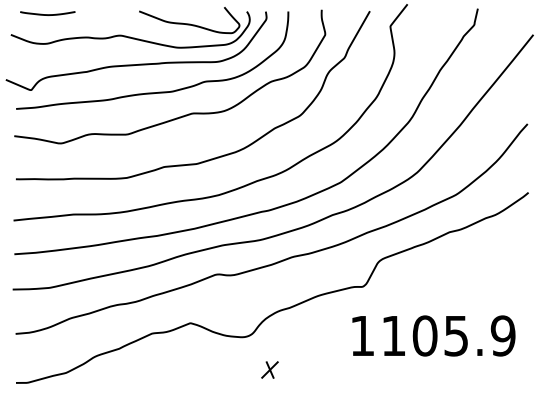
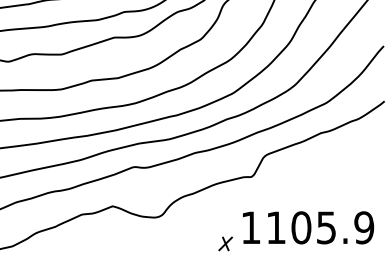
text: (433, 335) -> (308, 227), moved
part: (269, 369) -> (225, 243), moved

